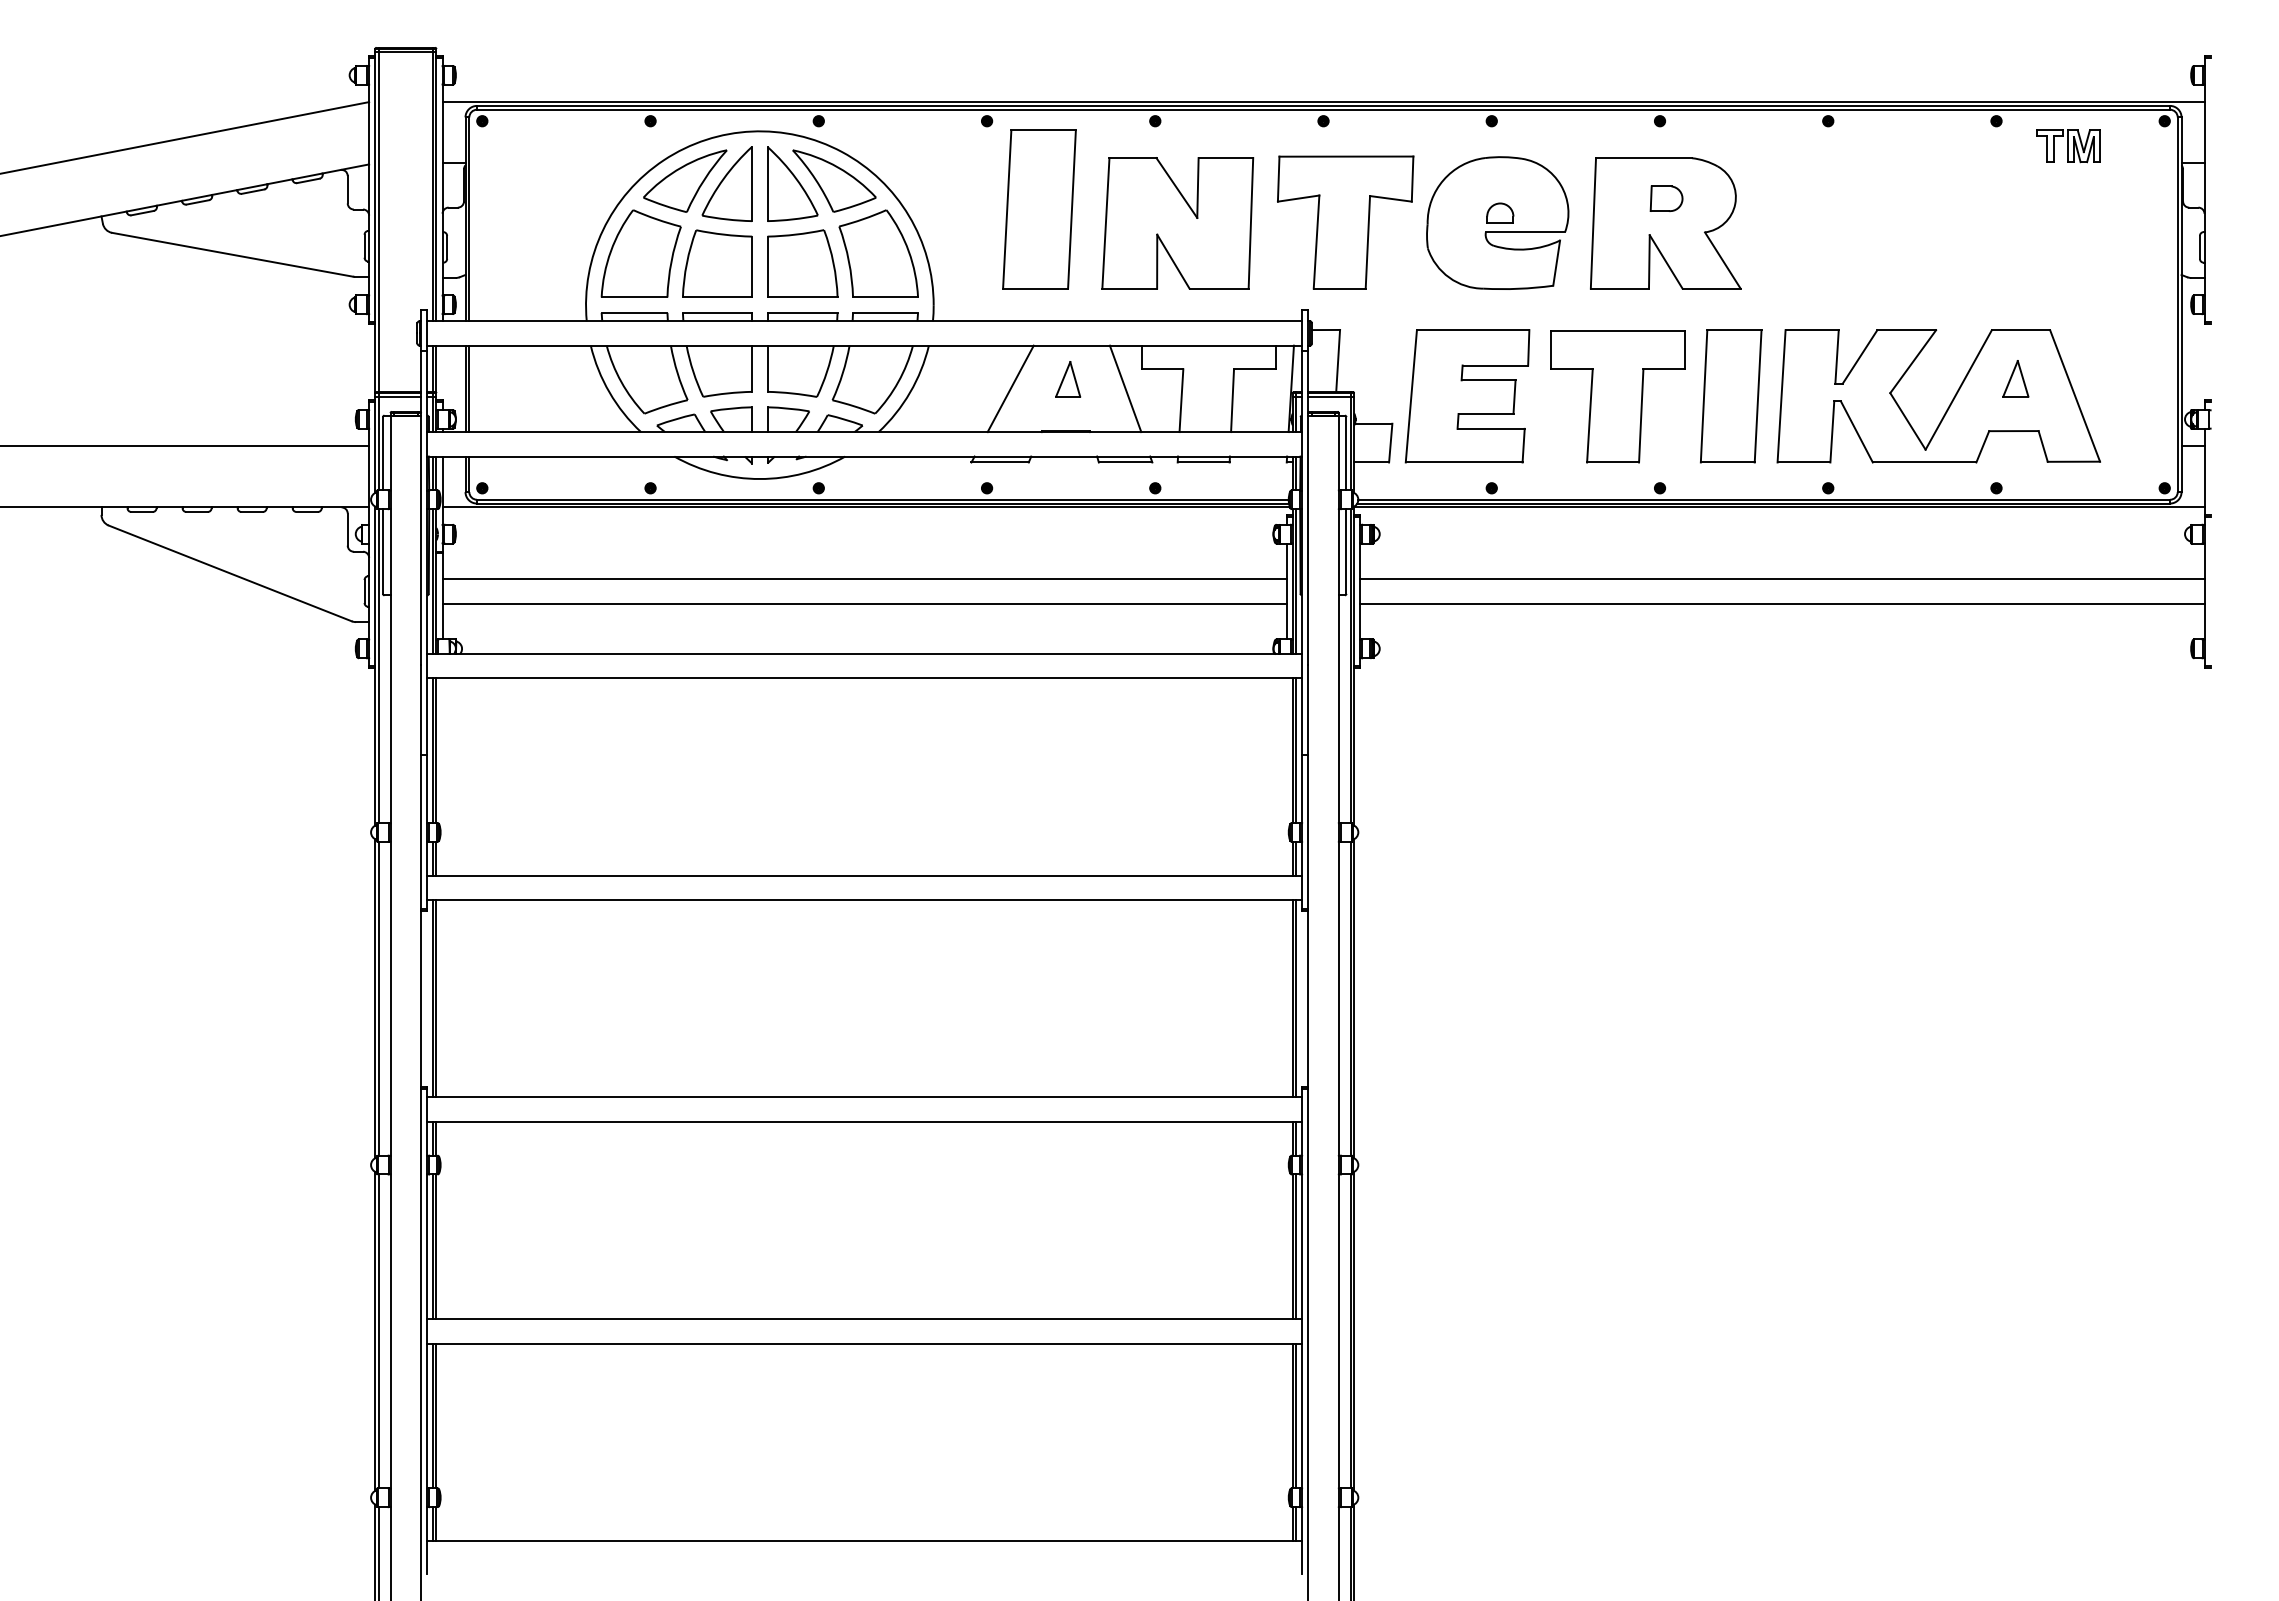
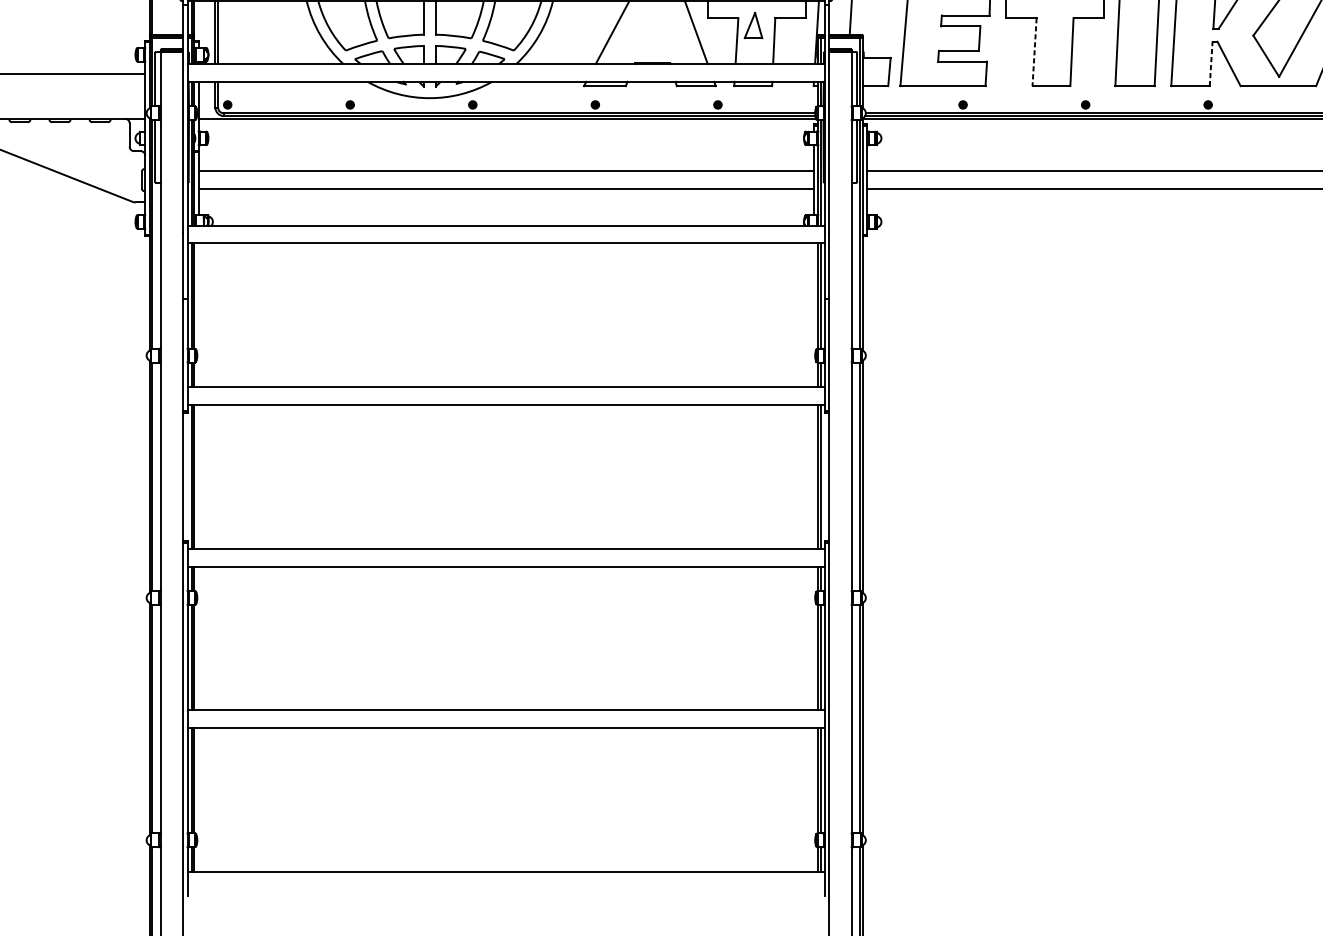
part: (1068, 379) -> (753, 25), moved
line: (1589, 415) -> (1034, 51), solid -> dashed
line: (1832, 431) -> (1211, 63), solid -> dashed

